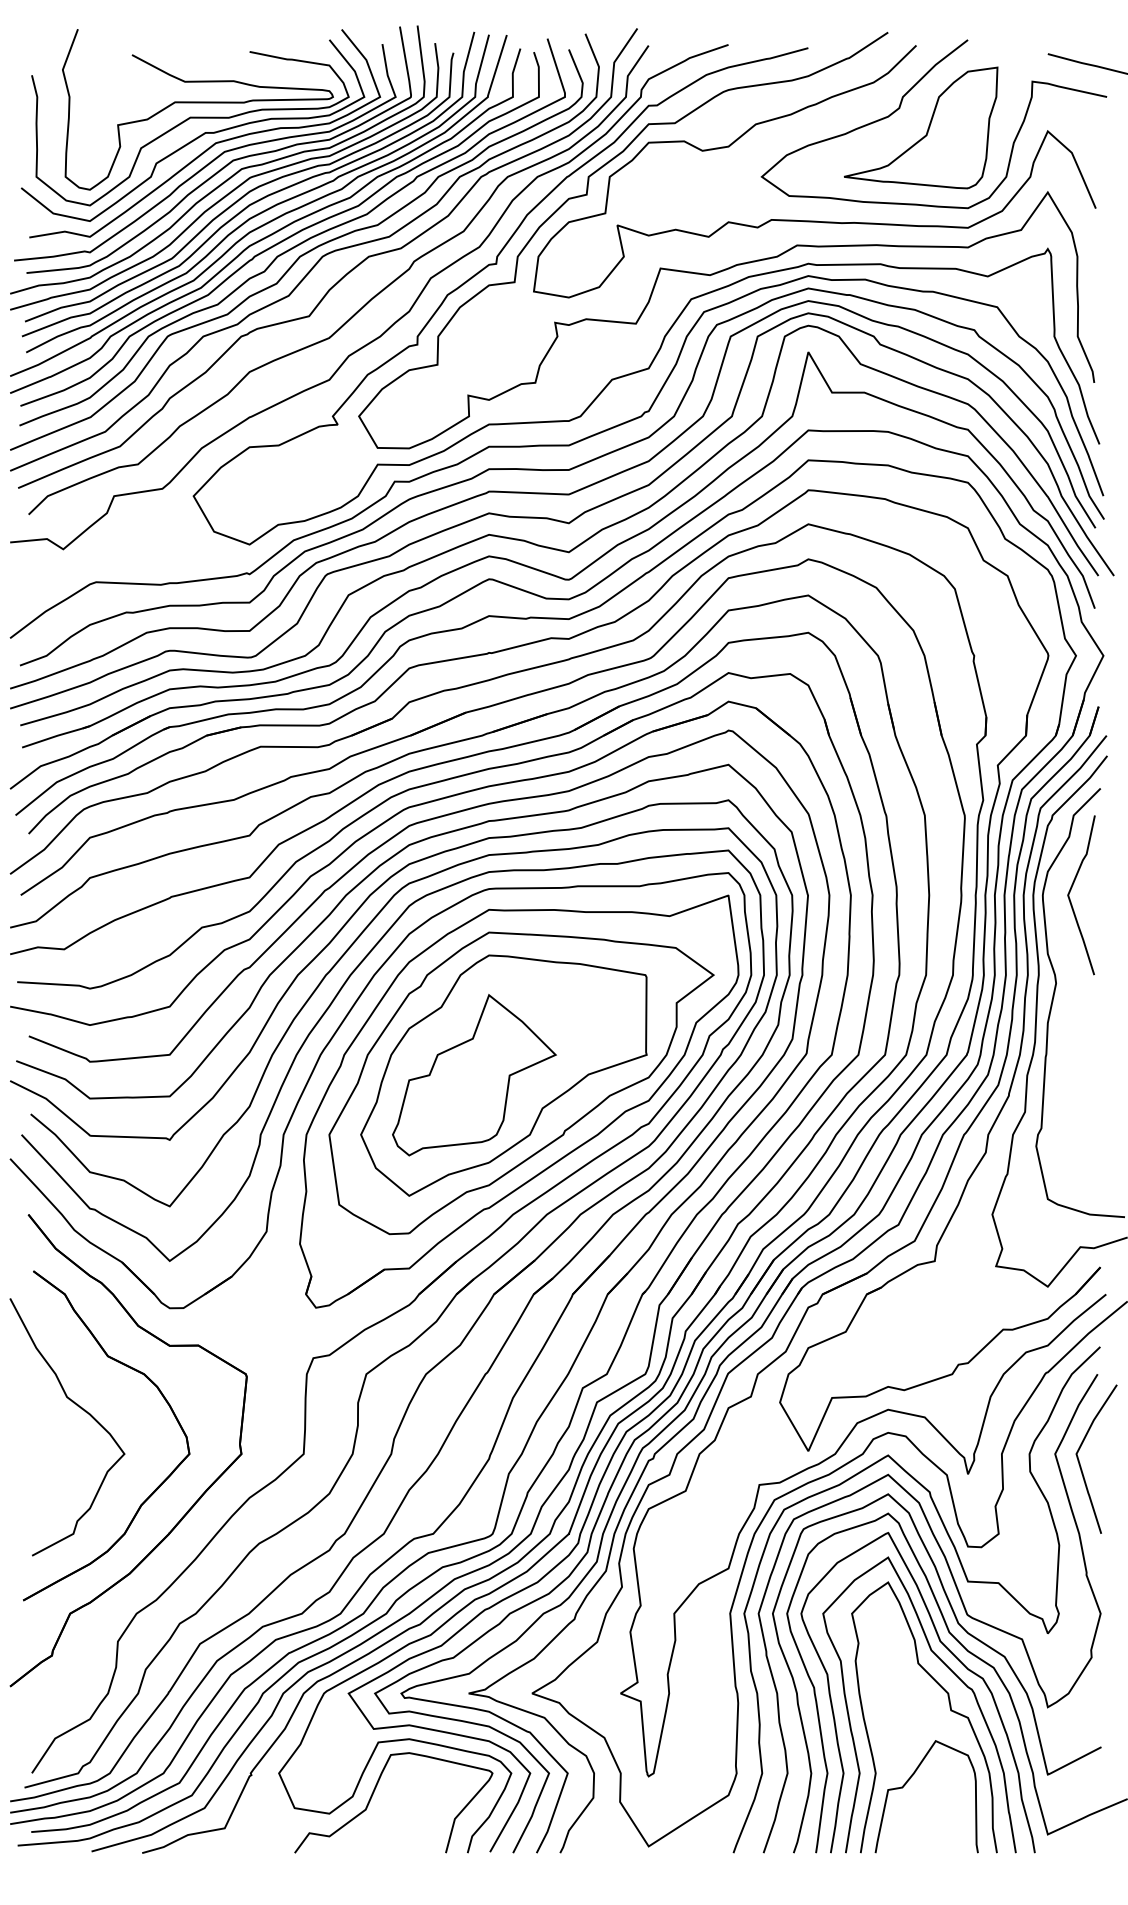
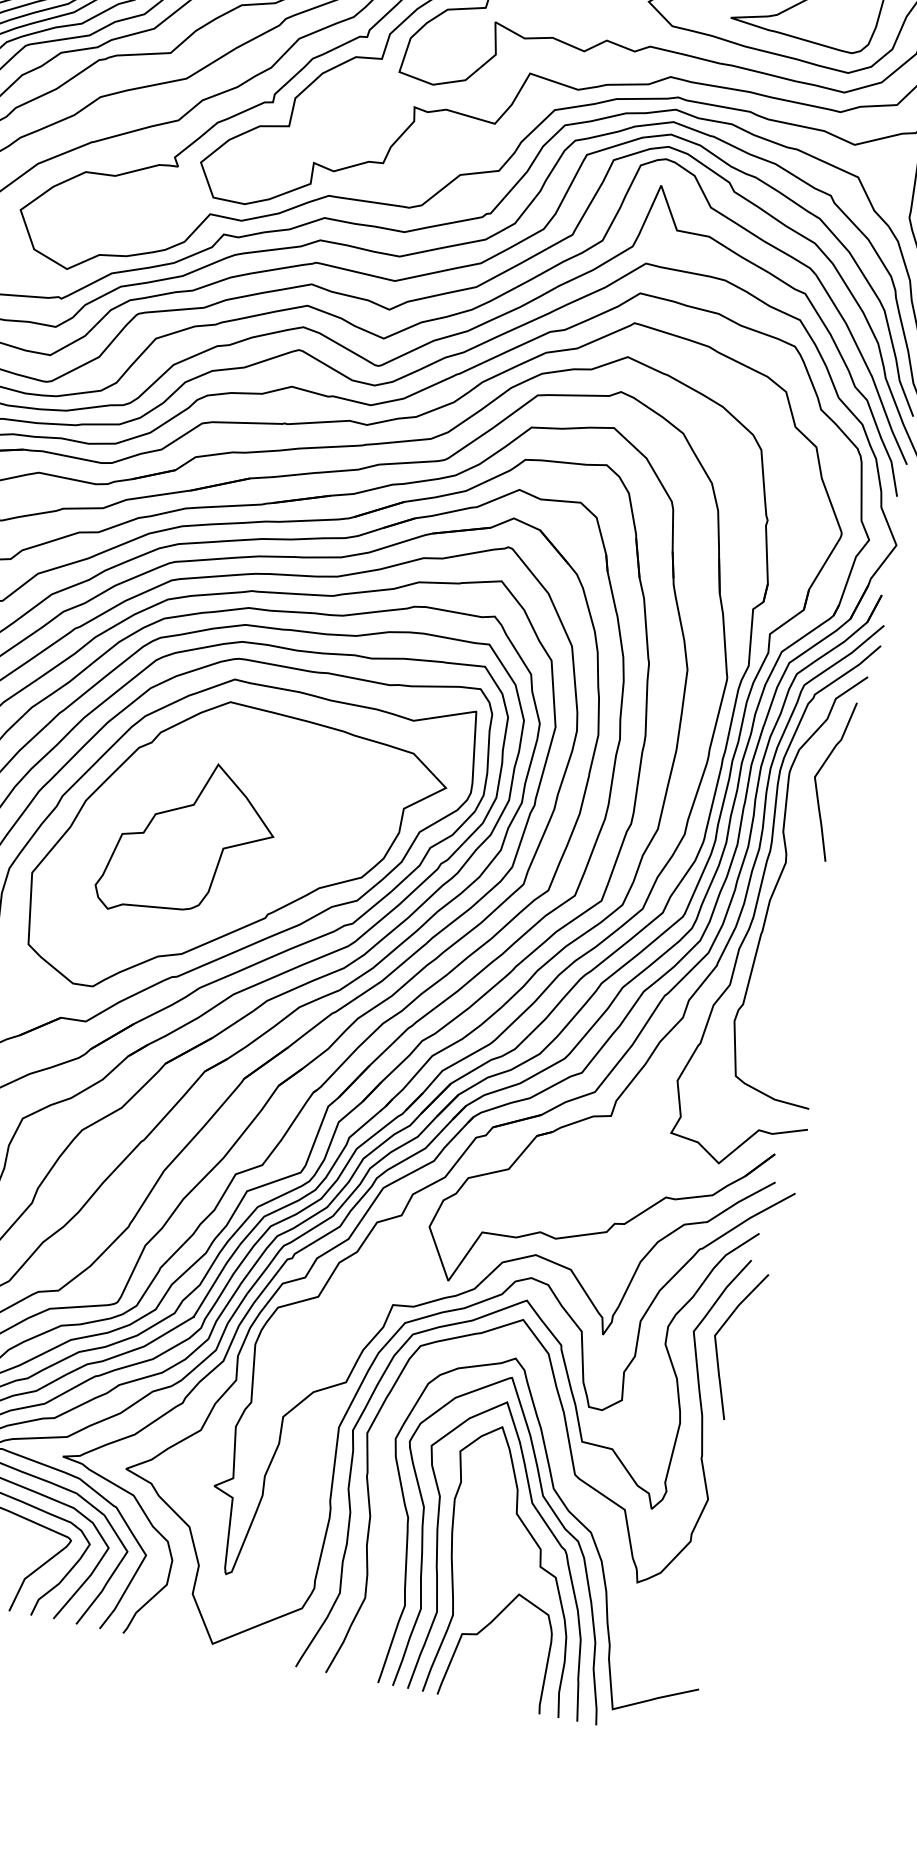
part: (503, 1075) -> (217, 847), removed
curve: (969, 1635) -> (573, 1495), removed

